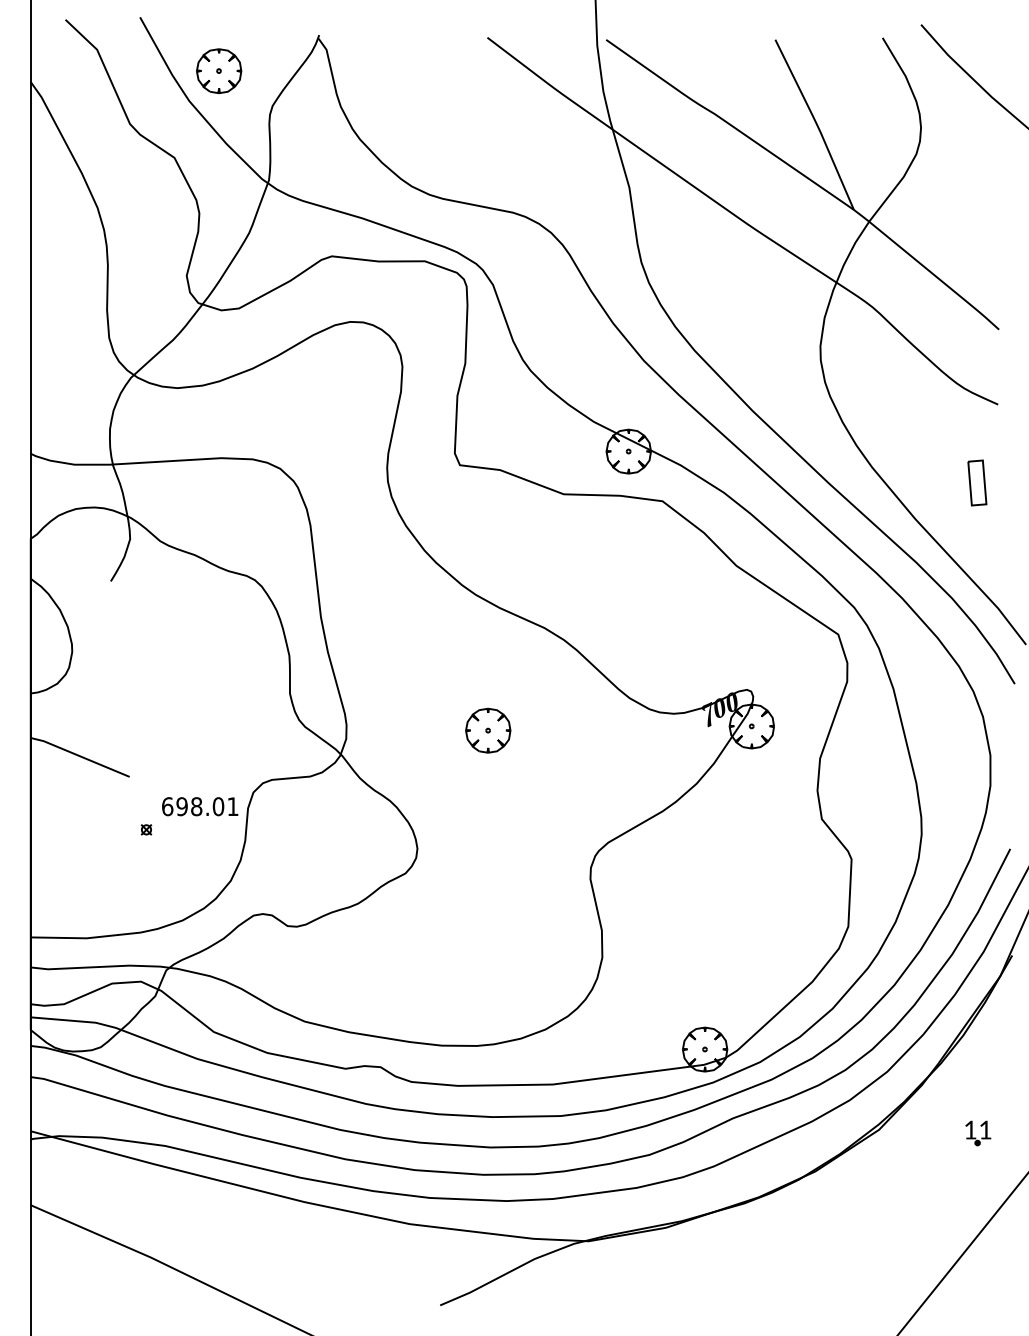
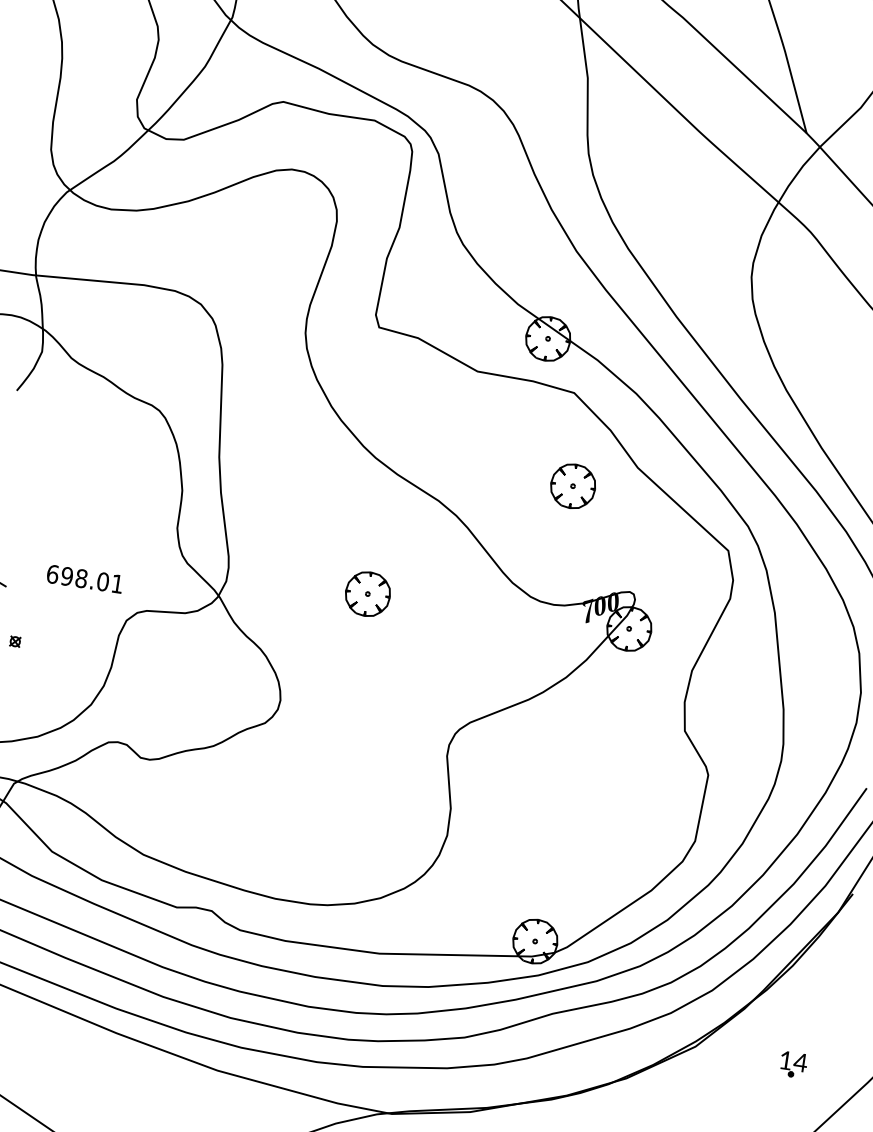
part: (675, 593) -> (573, 486), added
text: (200, 806) -> (85, 579), moved
text: (985, 1129) -> (800, 1062), 11 -> 14

